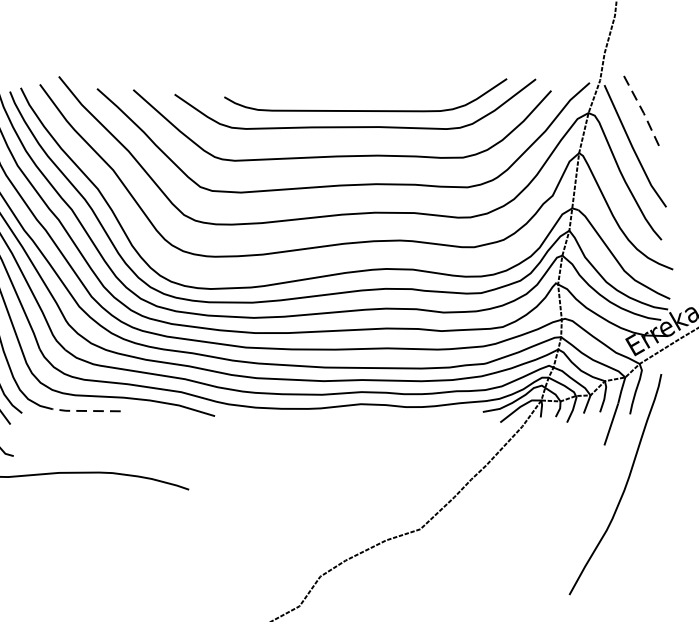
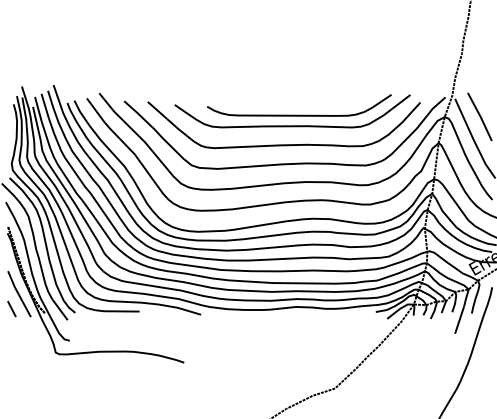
line: (643, 113) -> (480, 117), dashed -> solid
line: (85, 411) -> (116, 311), dashed -> solid

